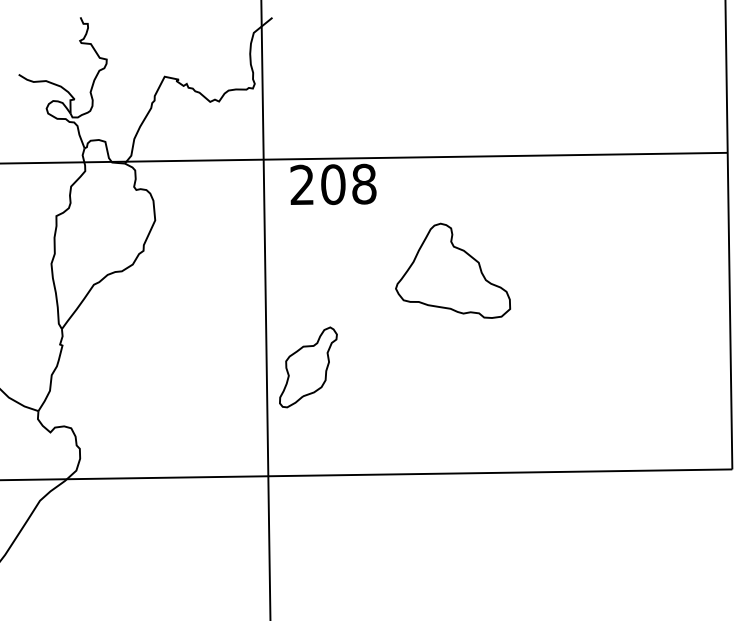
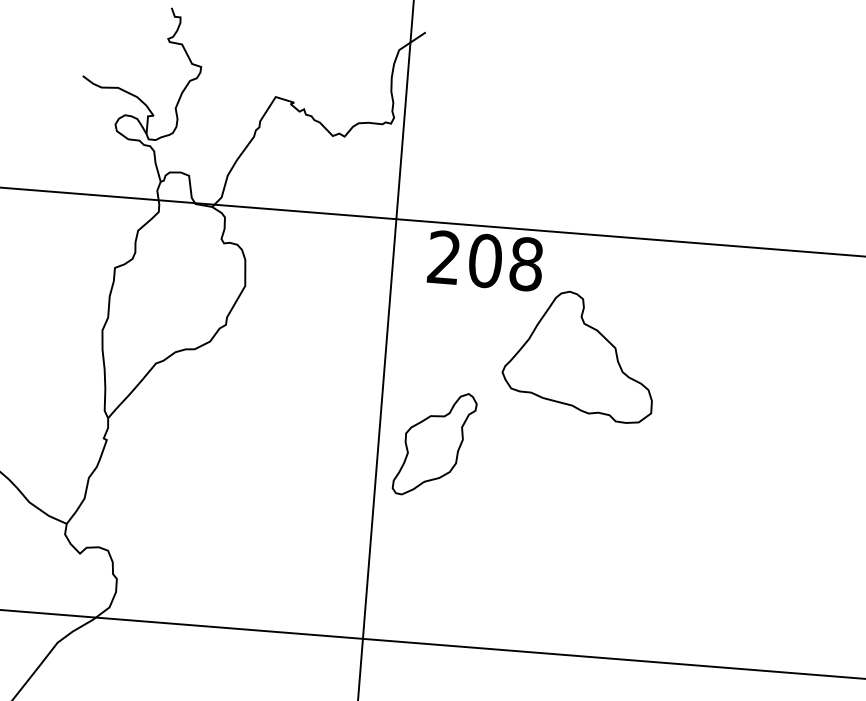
part: (453, 270) -> (580, 355), moved
part: (308, 367) -> (434, 444), moved

